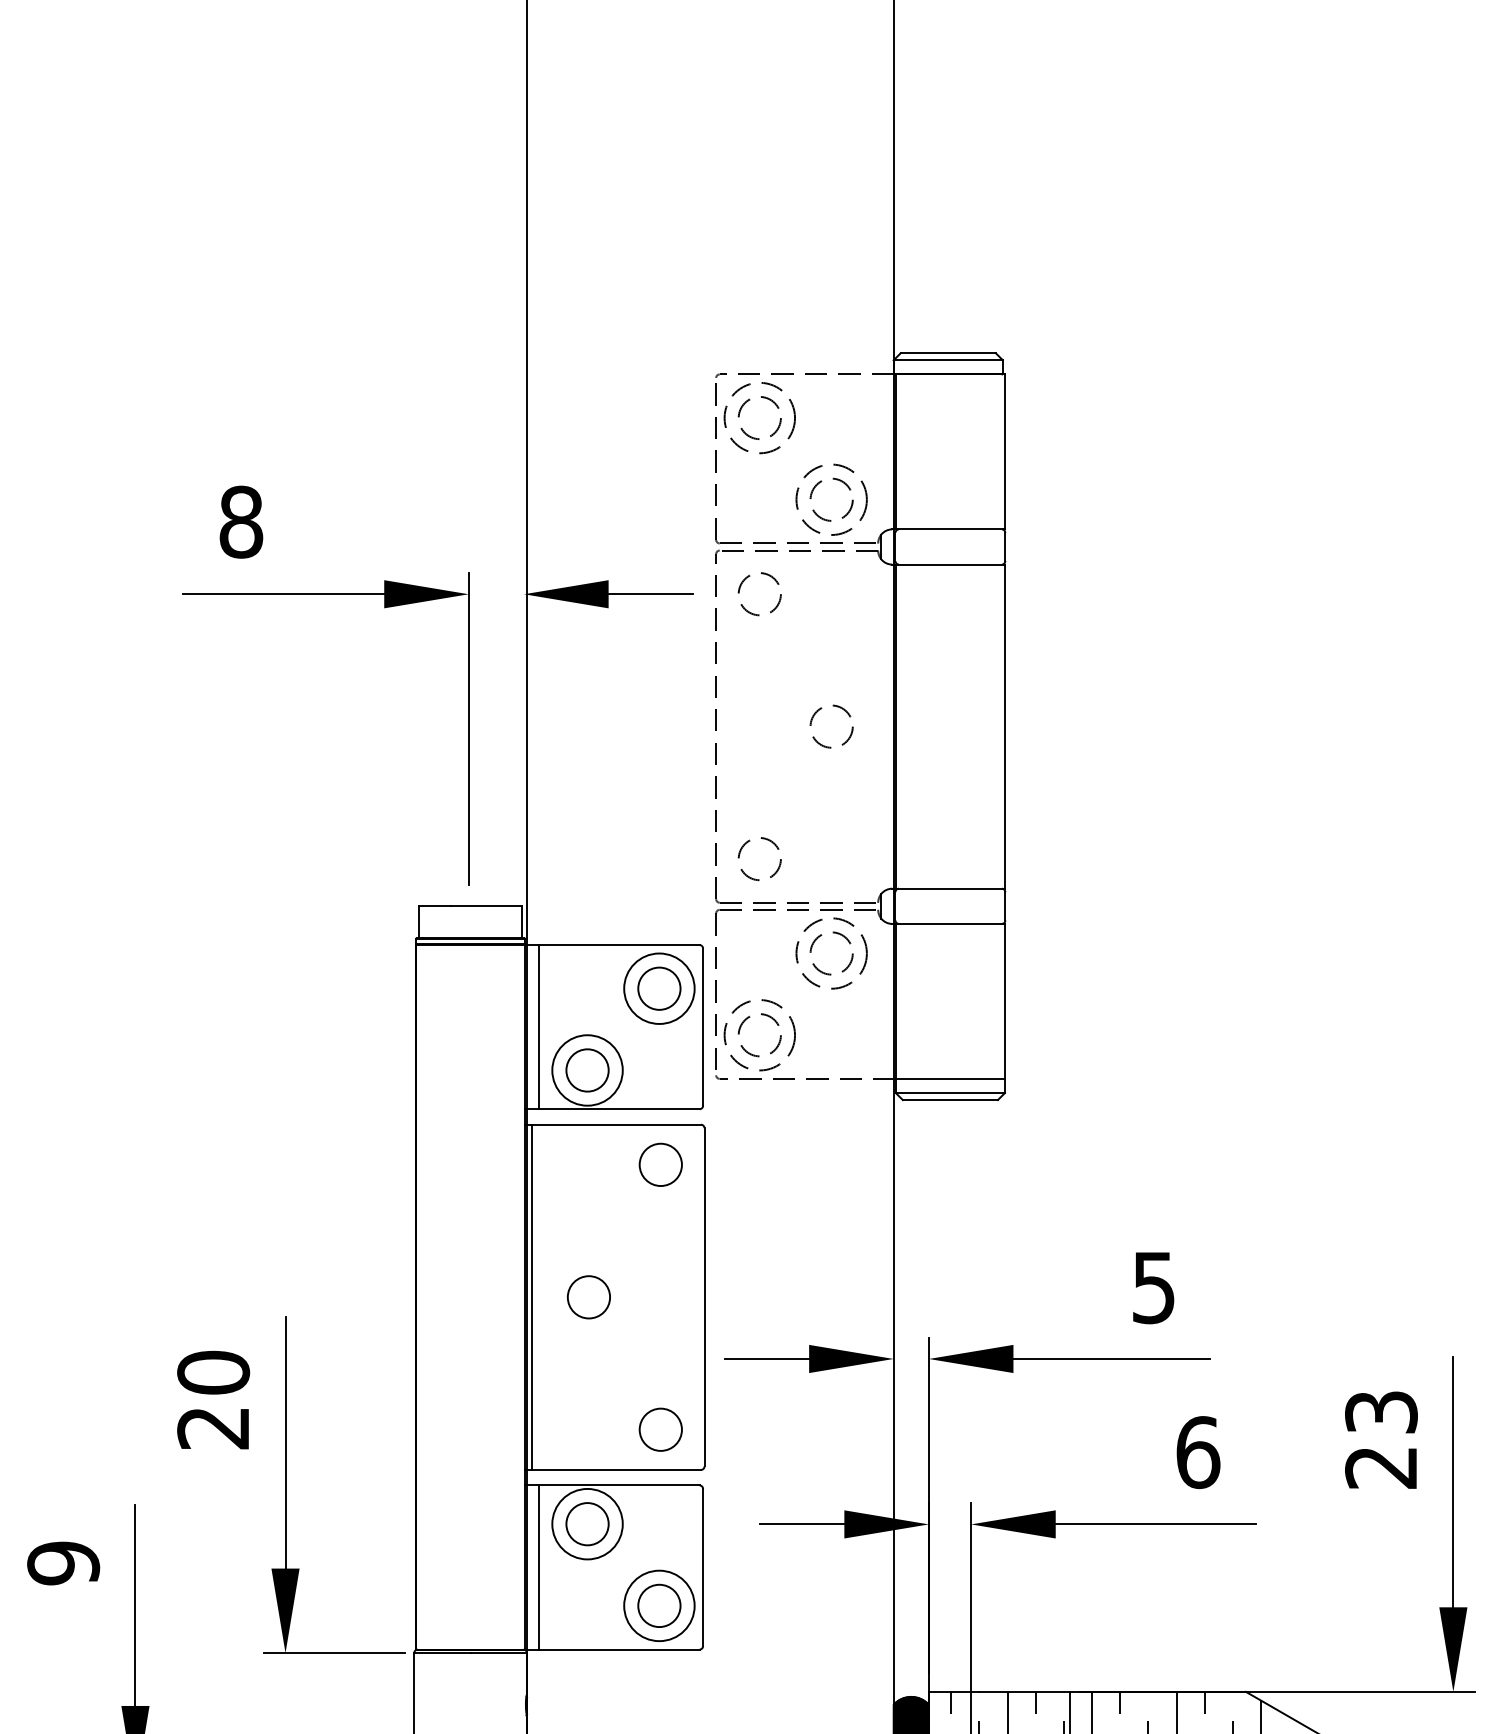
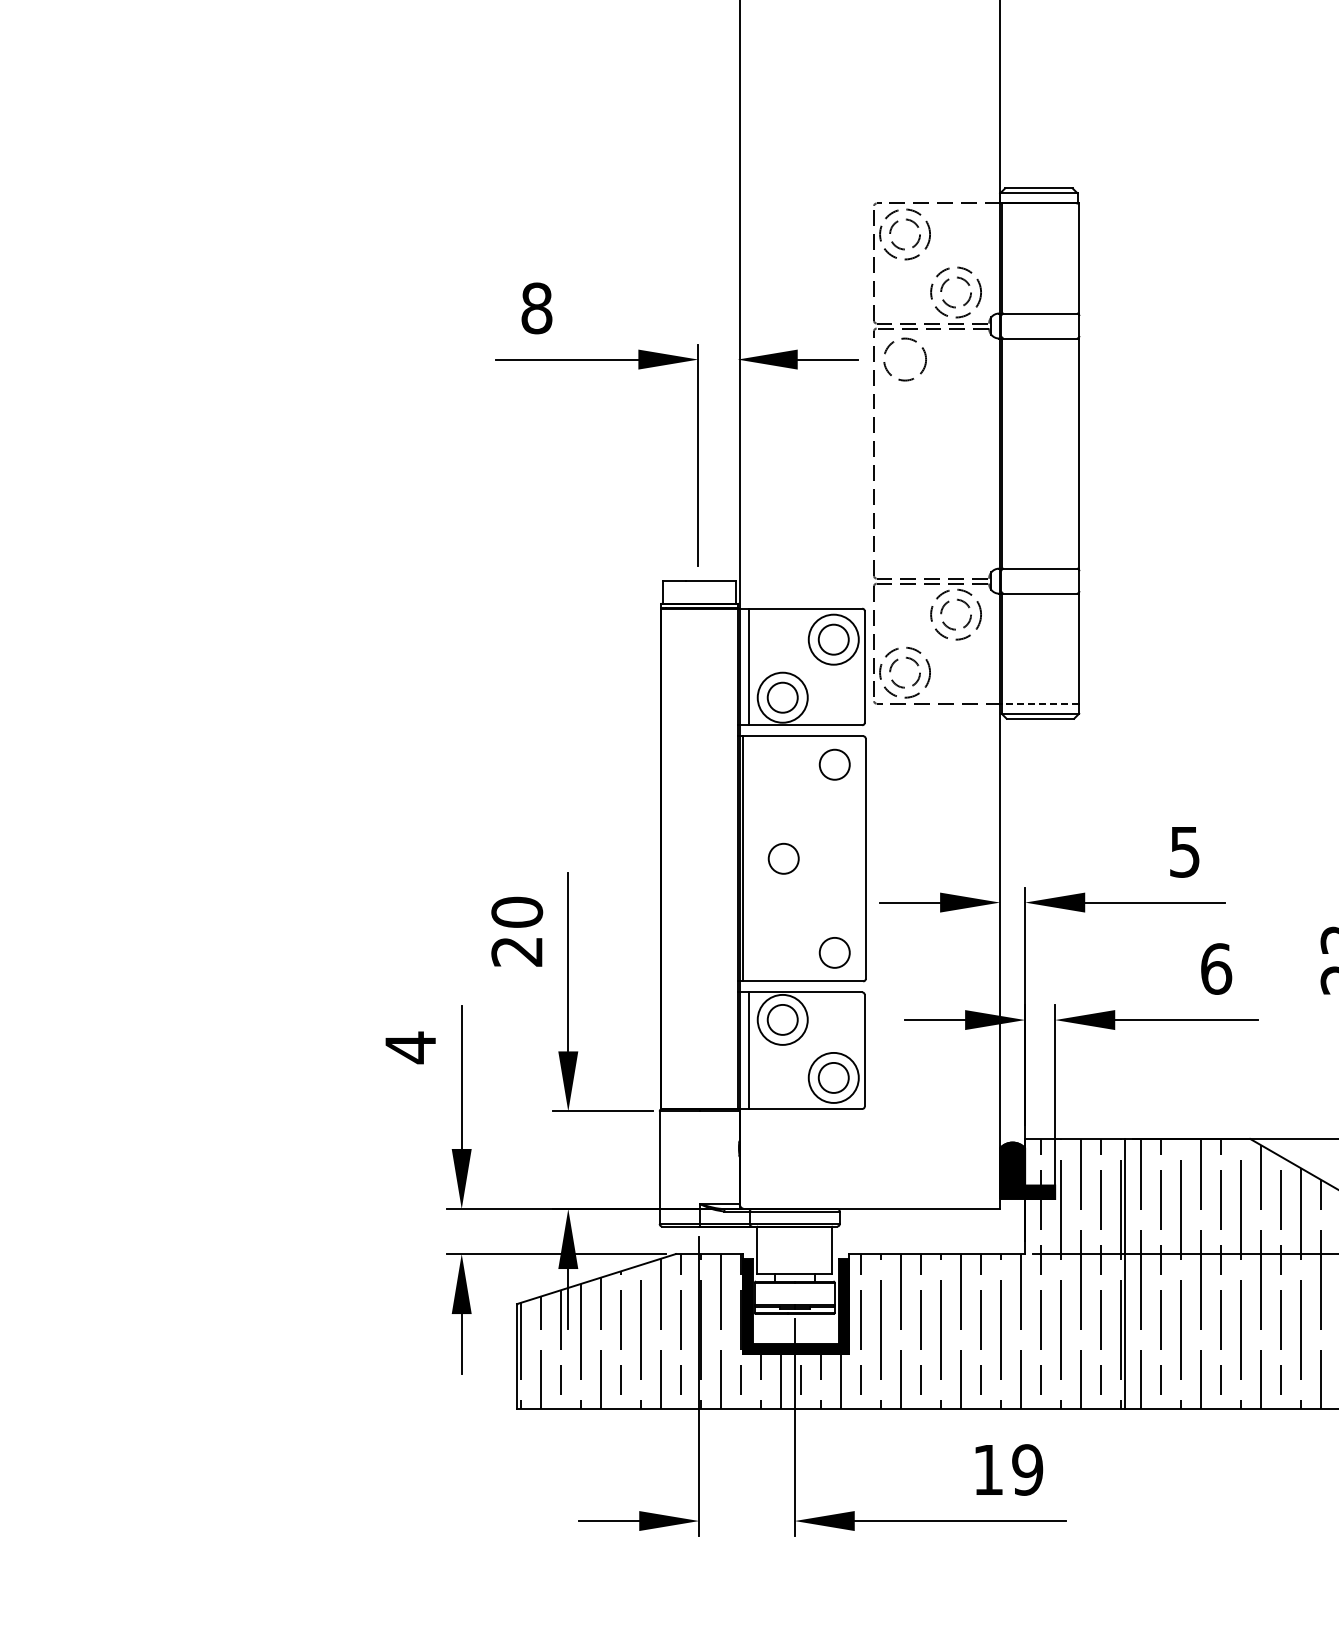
circle: (758, 594) -> (904, 359), size x1.4
circle: (830, 726) -> (955, 453), removed
circle: (758, 858) -> (904, 547), removed
line: (950, 1078) -> (1040, 703), solid -> dashed
text: (63, 1563) -> (410, 1047), 9 -> 4

